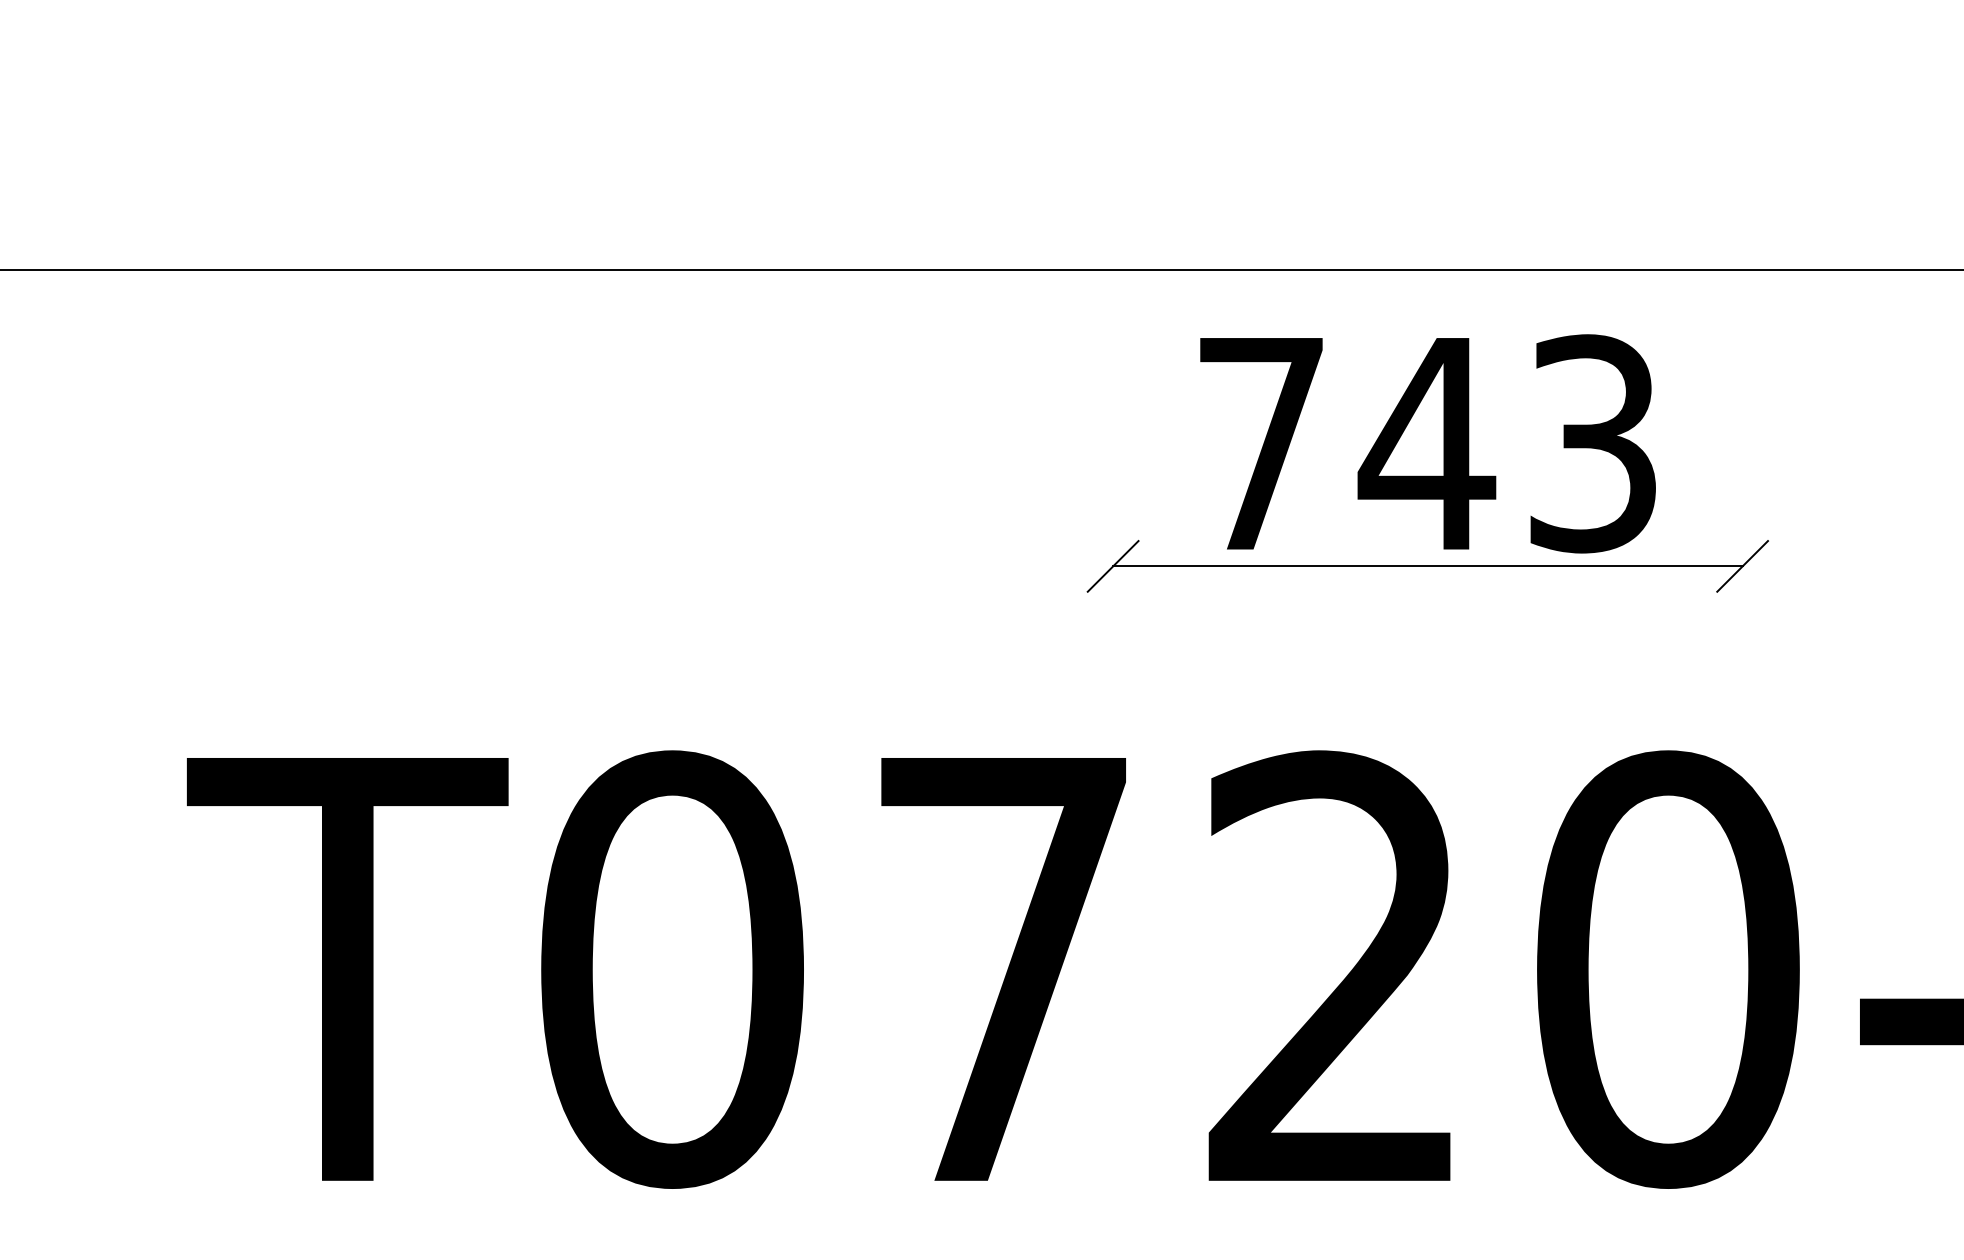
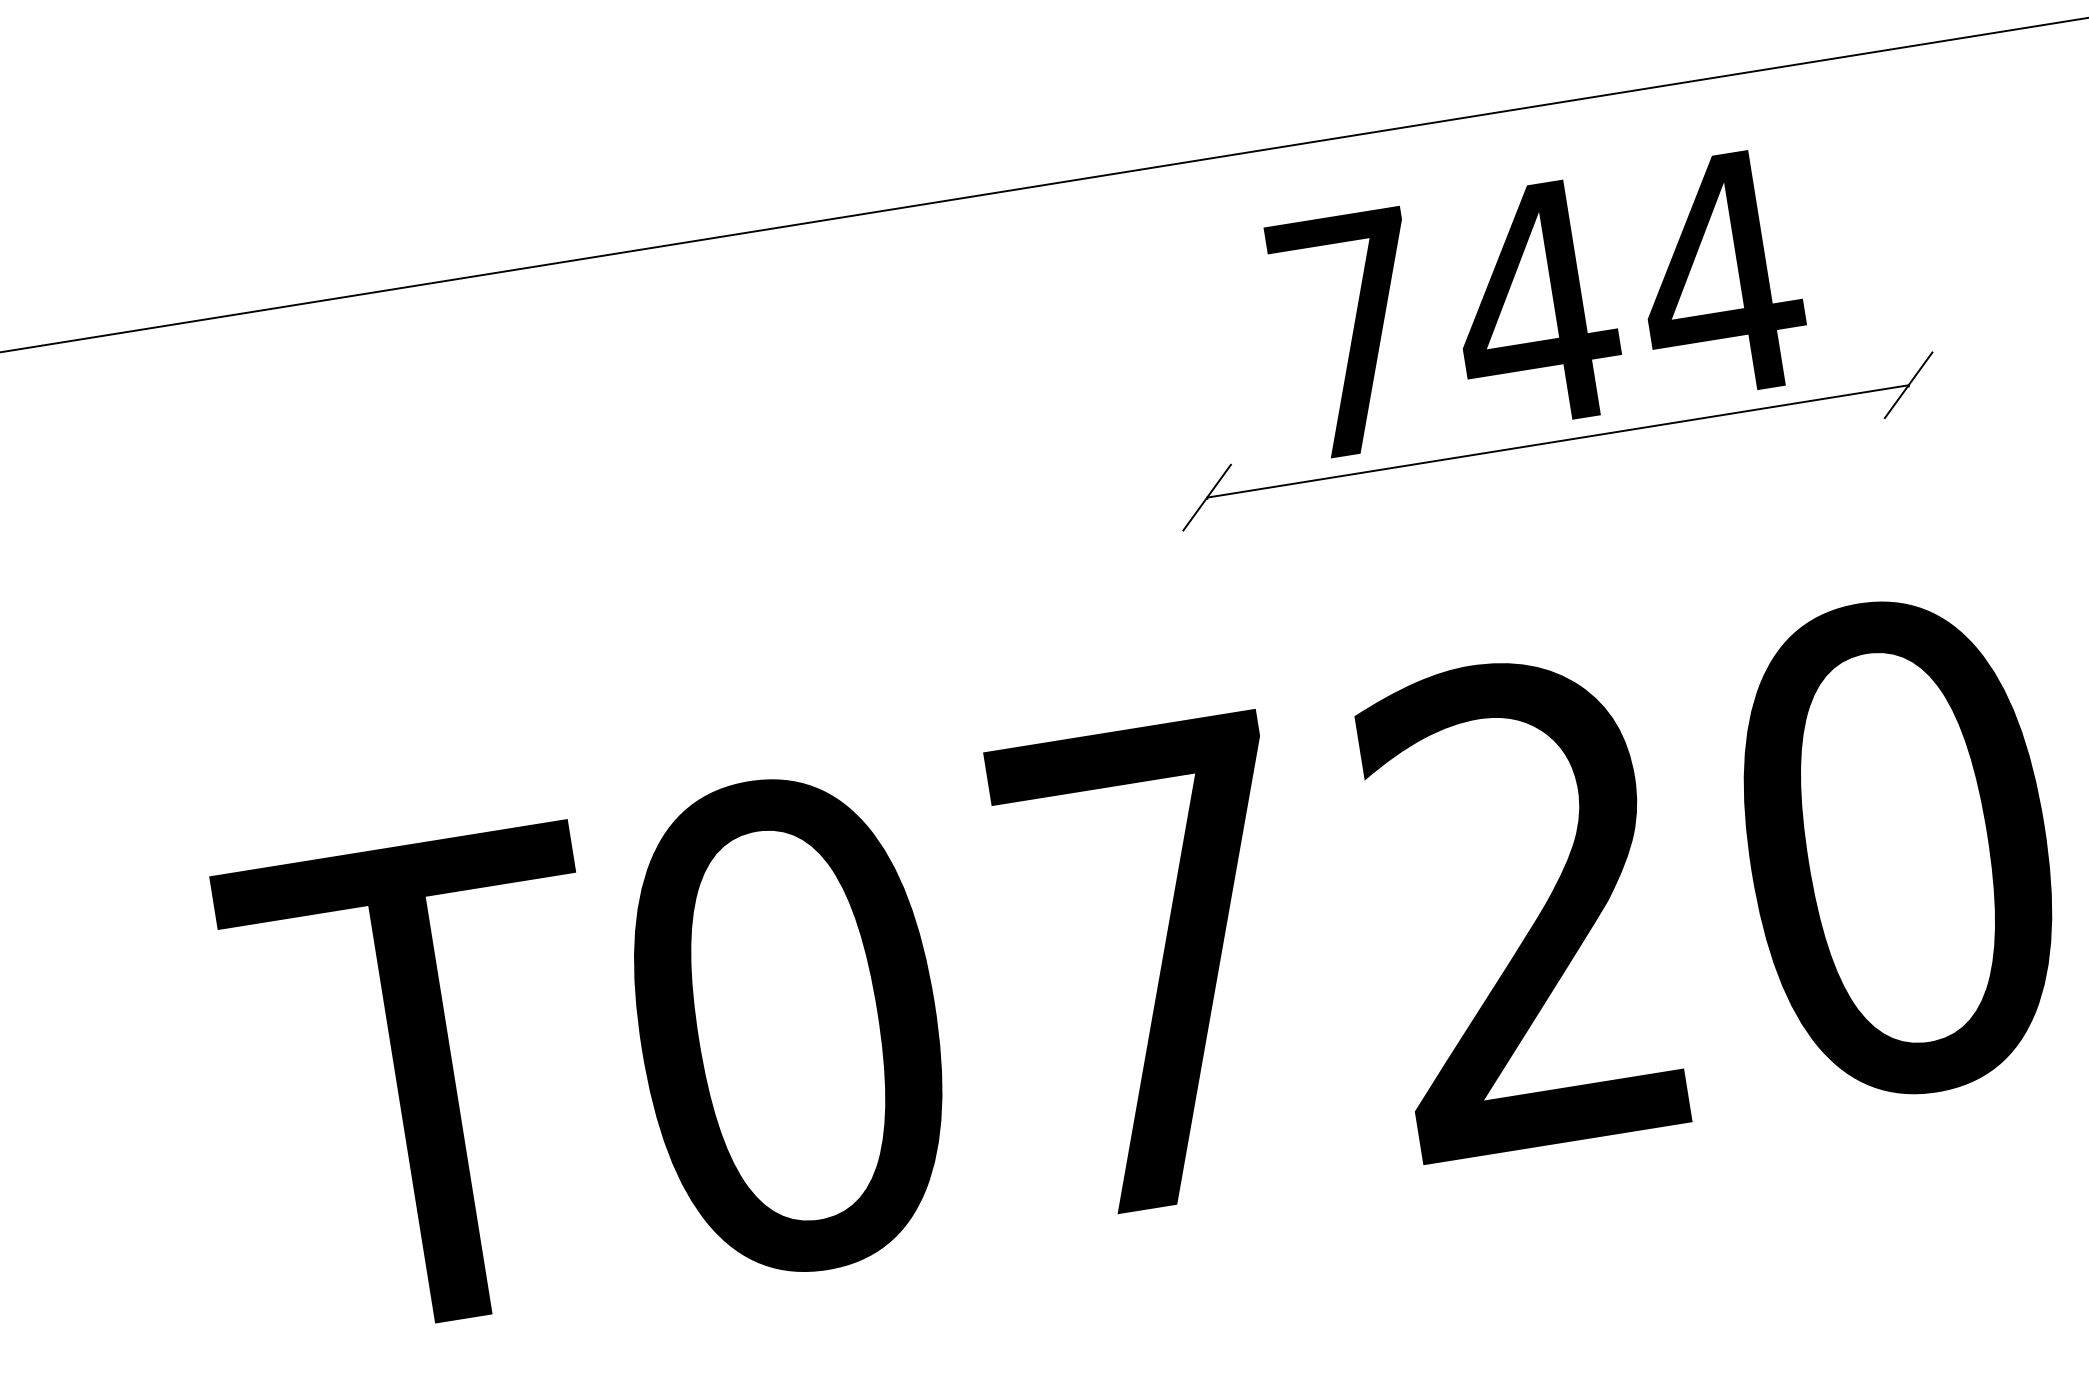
text: (1592, 443) -> (1719, 275), 743 -> 744

